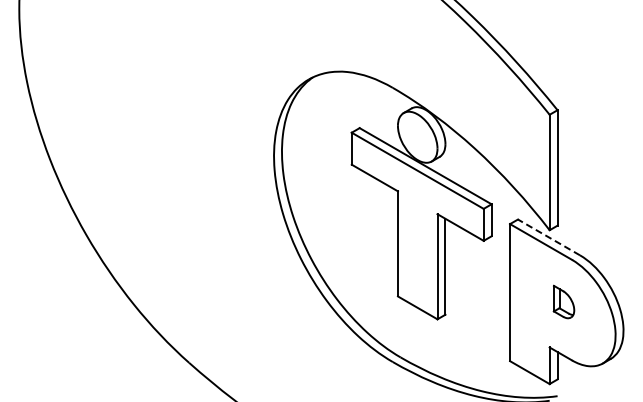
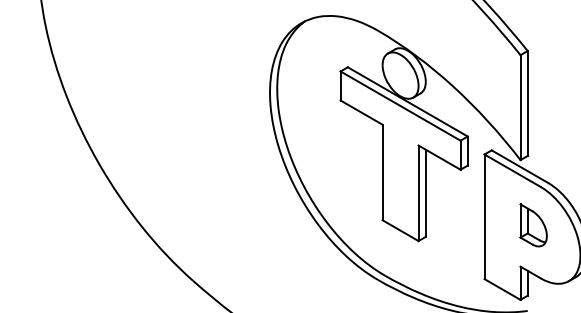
line: (548, 237) -> (519, 166), dashed -> solid
part: (563, 301) -> (533, 224), size x1.43

